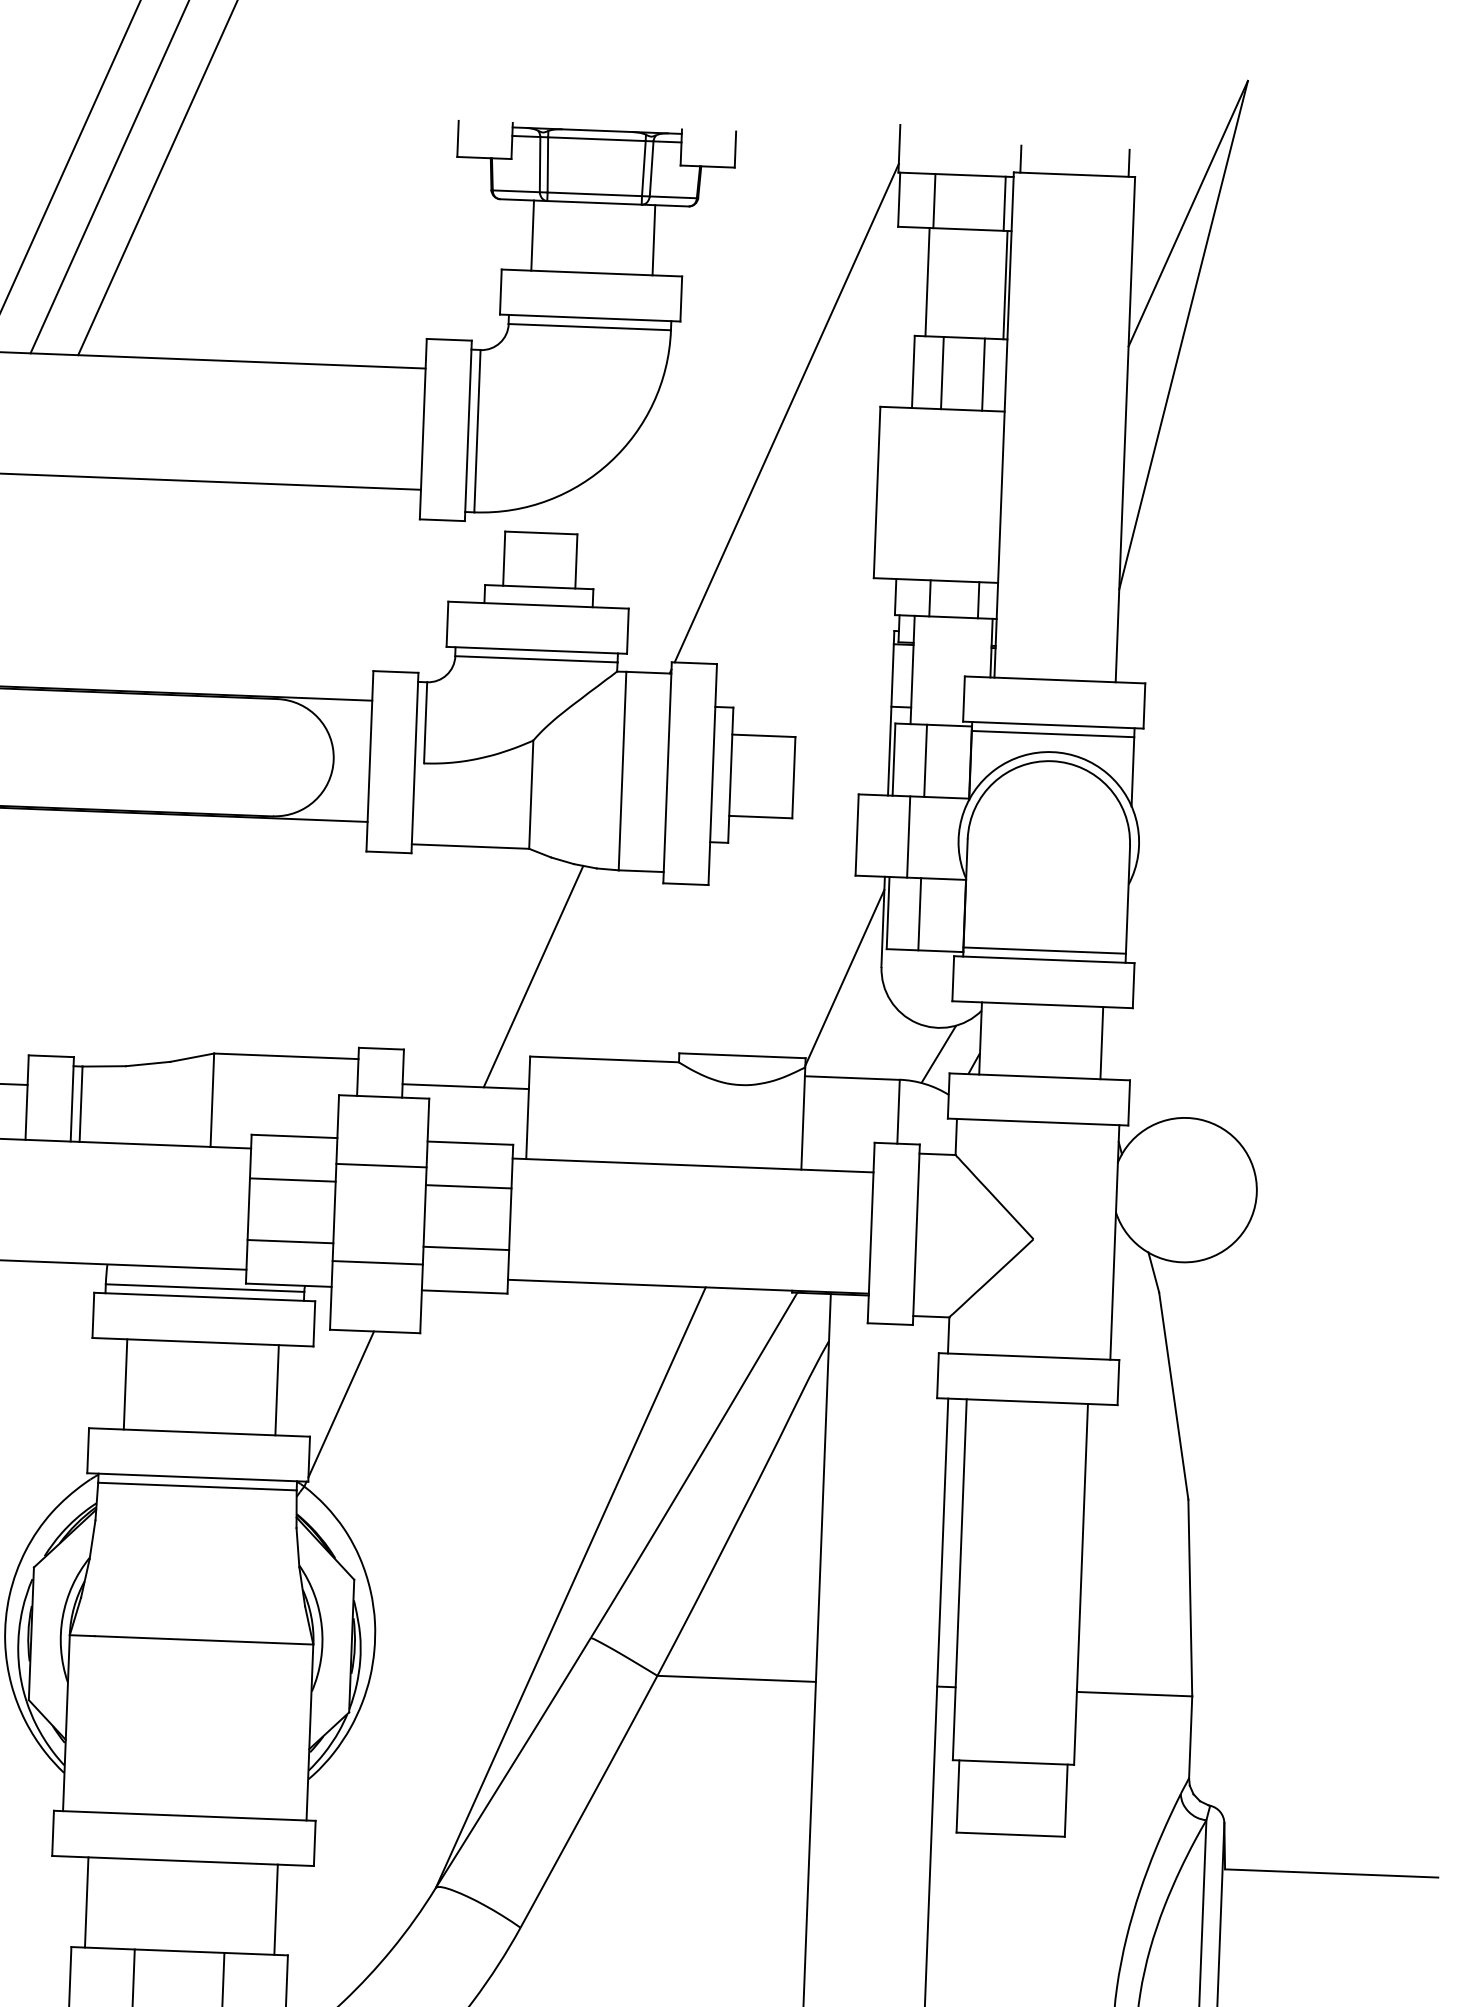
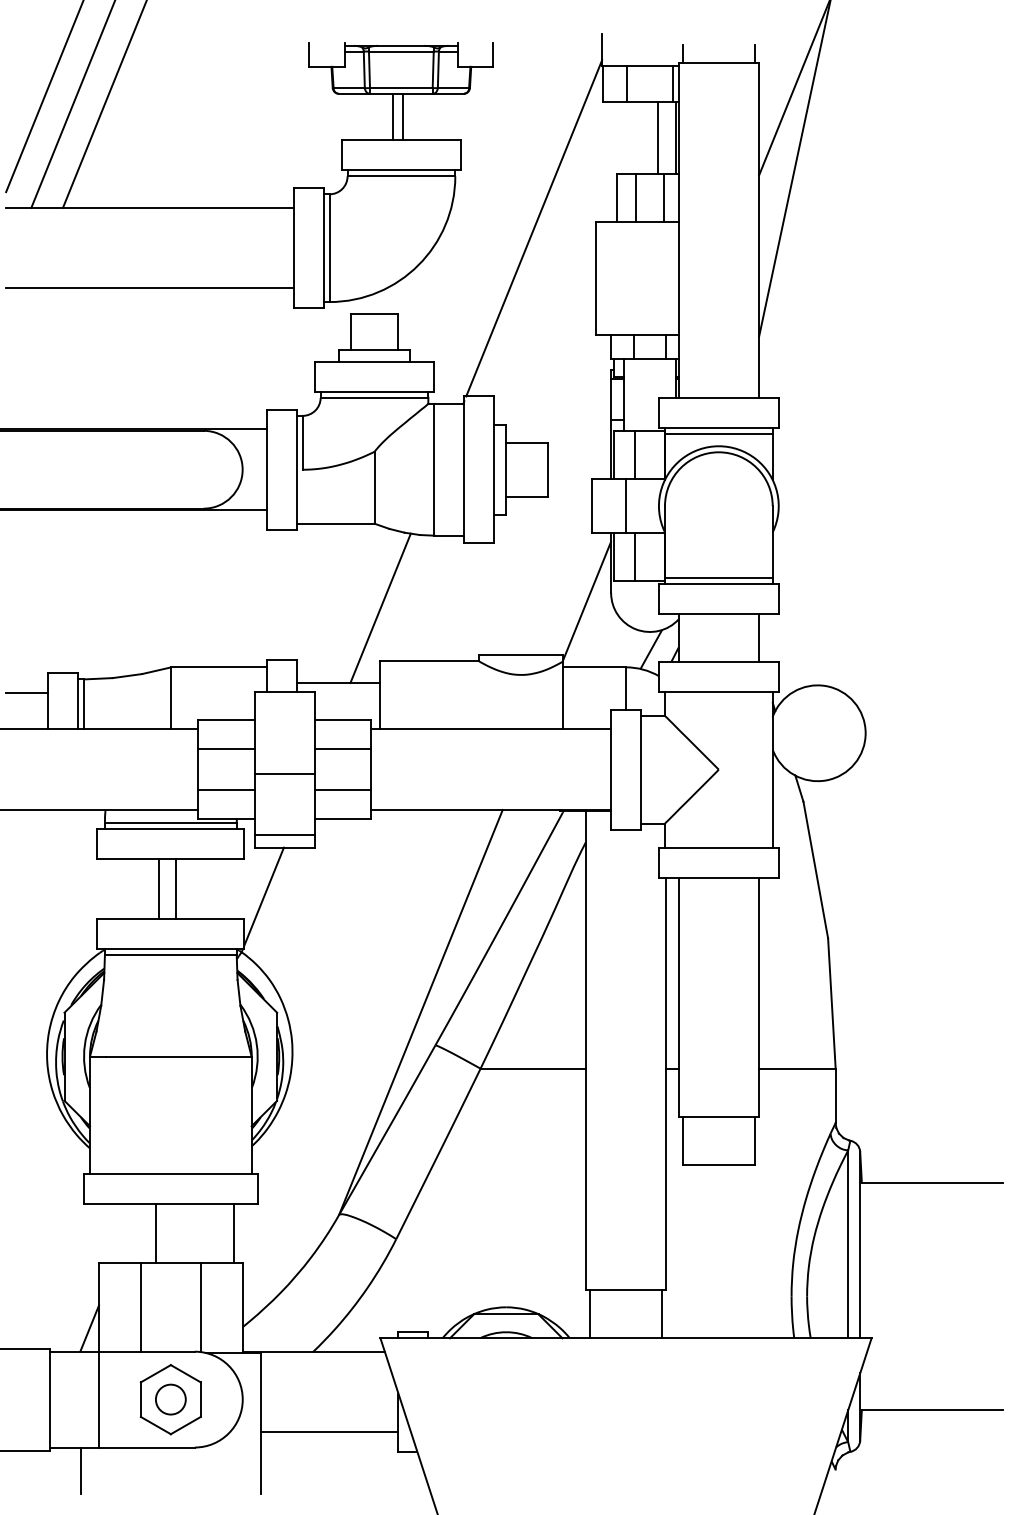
line: (533, 234) -> (393, 116), moved
line: (653, 239) -> (402, 116), moved
line: (928, 281) -> (658, 137), moved
line: (381, 1165) -> (284, 773), moved
line: (377, 1263) -> (284, 835), moved
line: (125, 1385) -> (175, 889), moved
line: (277, 1390) -> (159, 889), moved
line: (87, 1902) -> (156, 1233), moved

